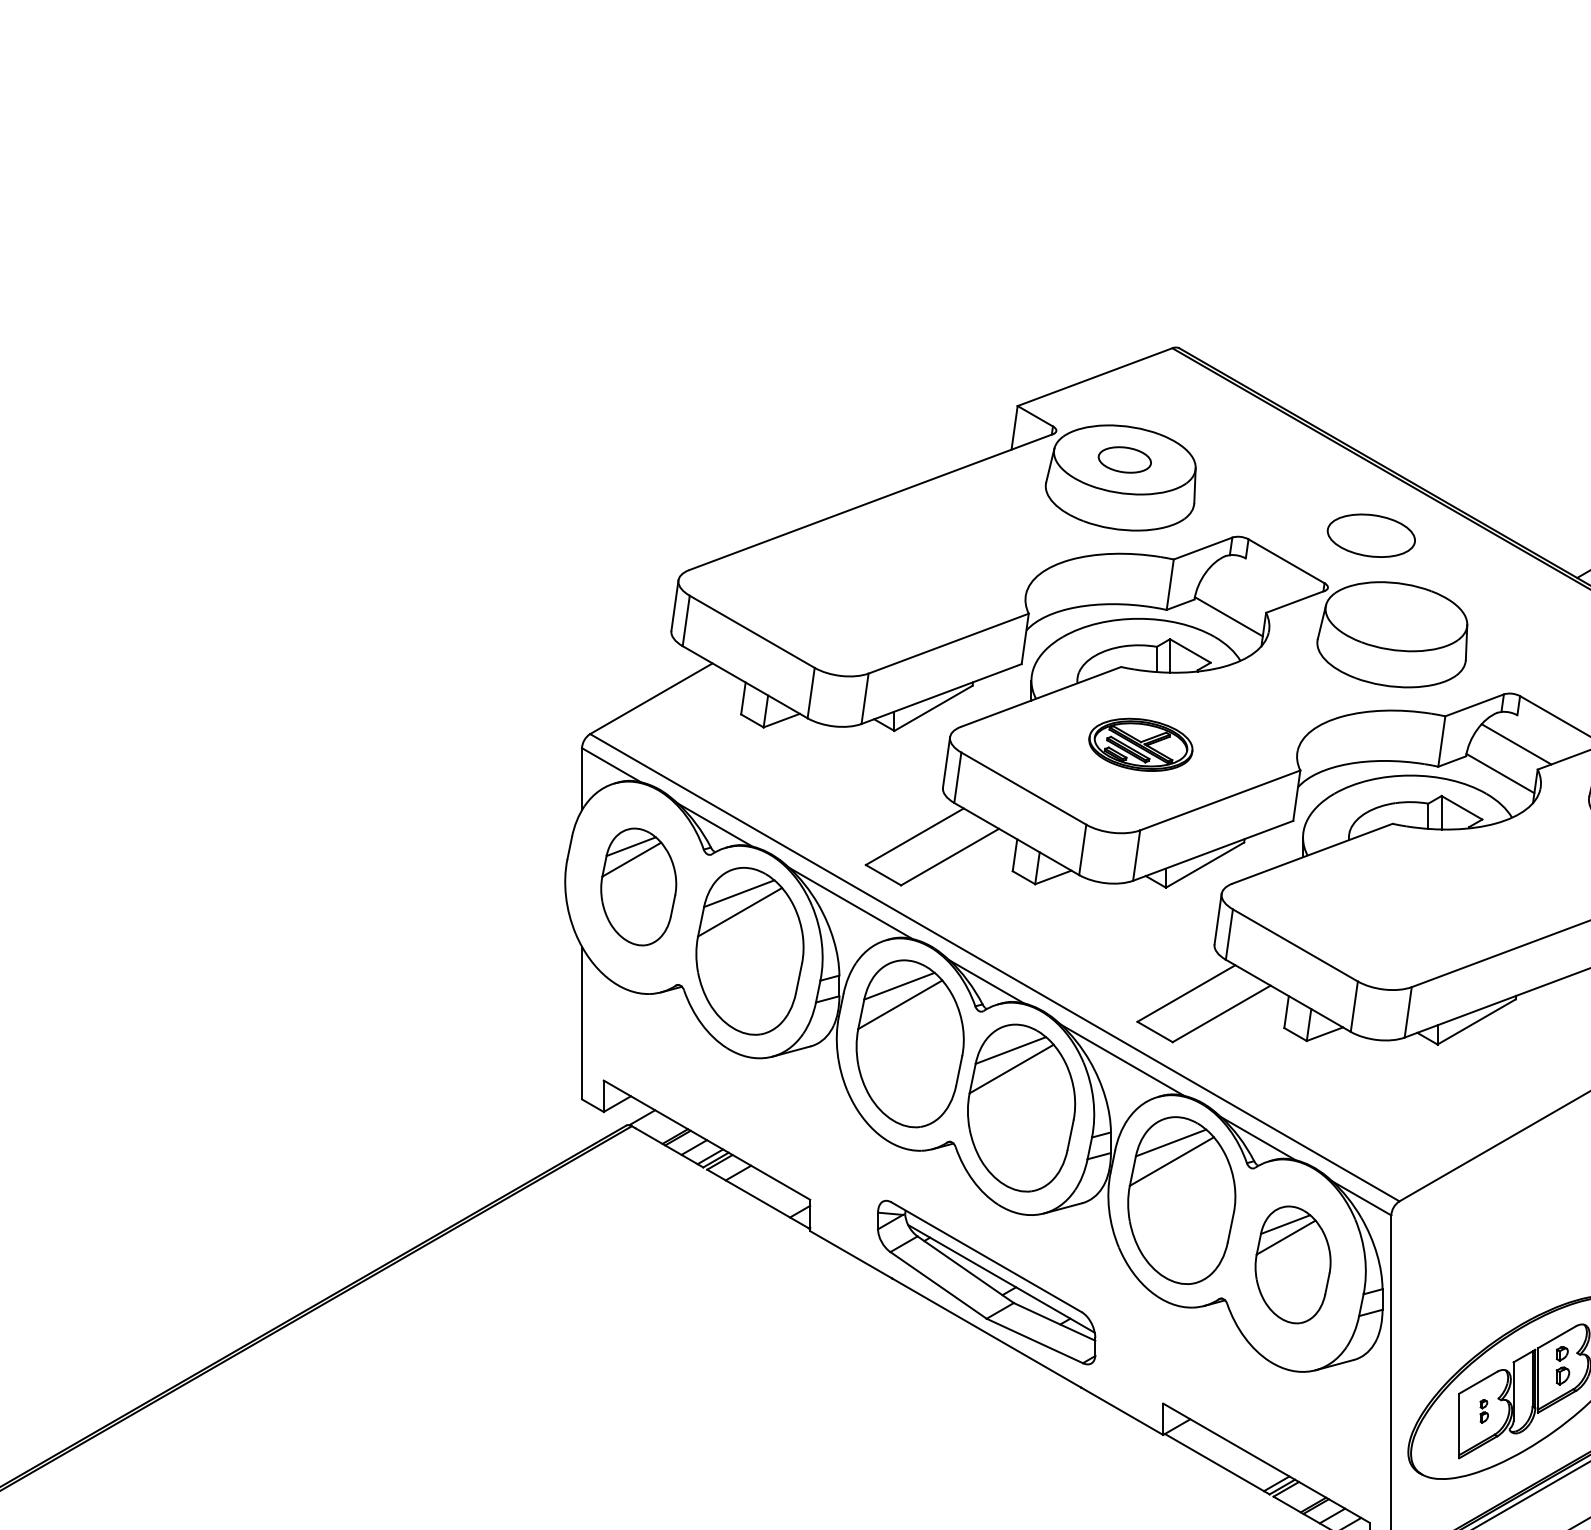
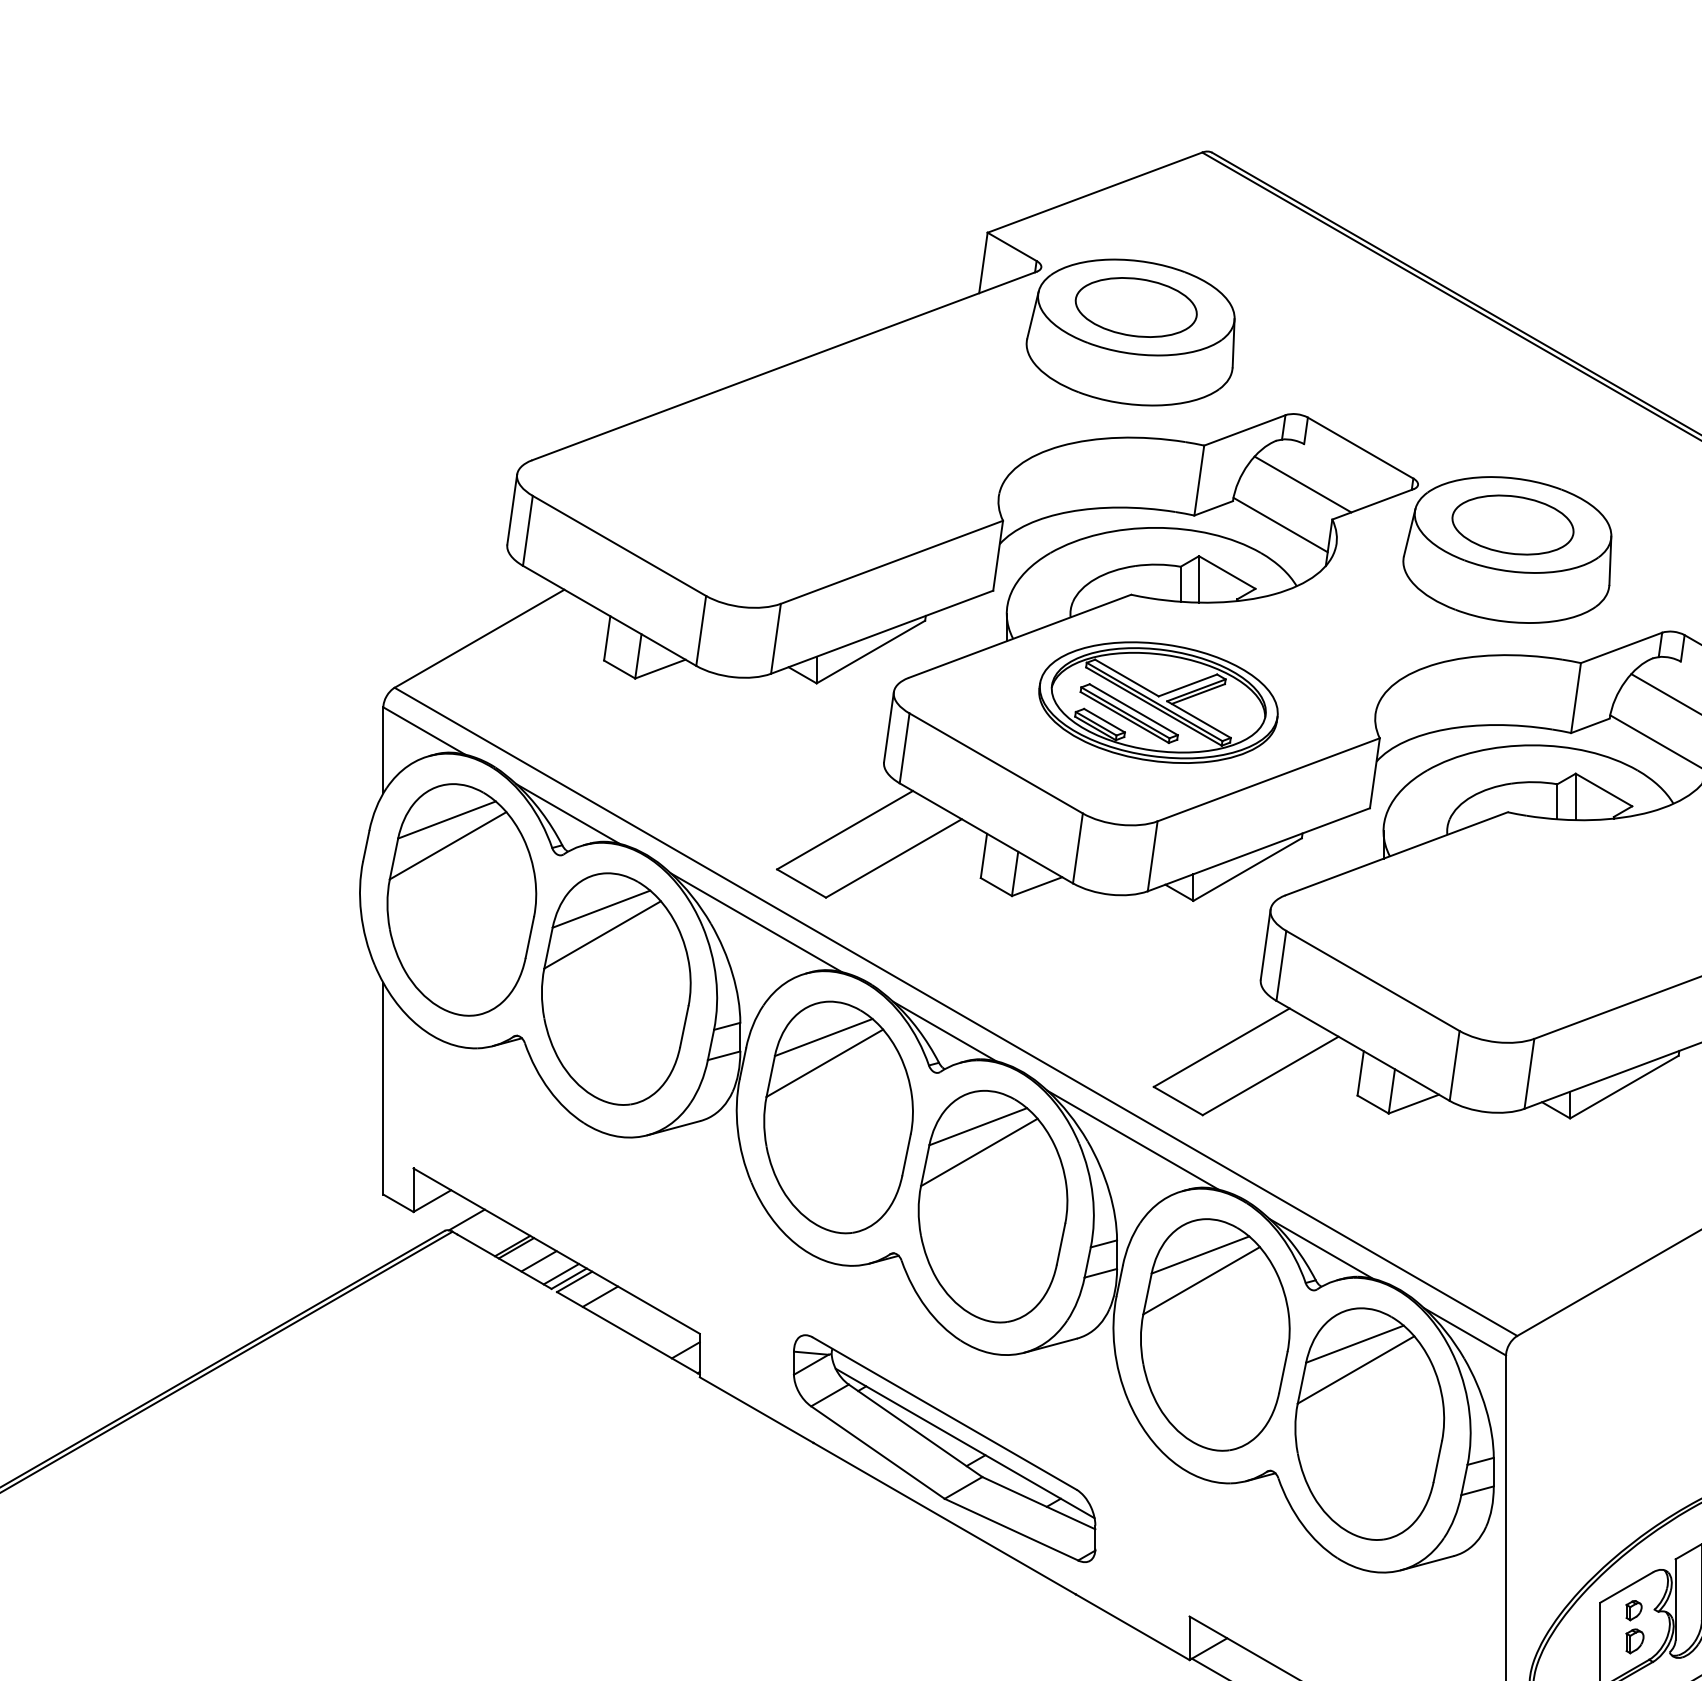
part: (1124, 459) -> (1135, 306), size x1.67
part: (1370, 535) -> (1511, 524), moved
line: (1244, 587) -> (1302, 484), added
part: (1140, 744) -> (1158, 702), size x1.67
part: (638, 886) -> (461, 899), size x1.43
part: (1292, 1264) -> (1368, 1423), size x1.43
part: (1484, 1411) -> (1635, 1627), size x1.67

